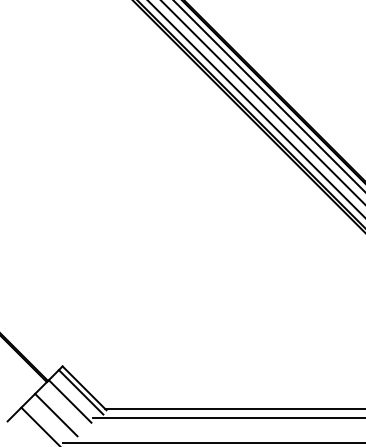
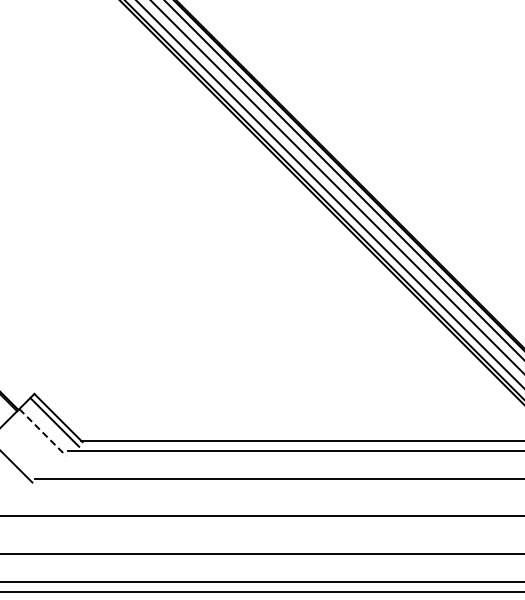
line: (70, 401) -> (43, 432), solid -> dashed
line: (56, 415) -> (27, 447), removed

